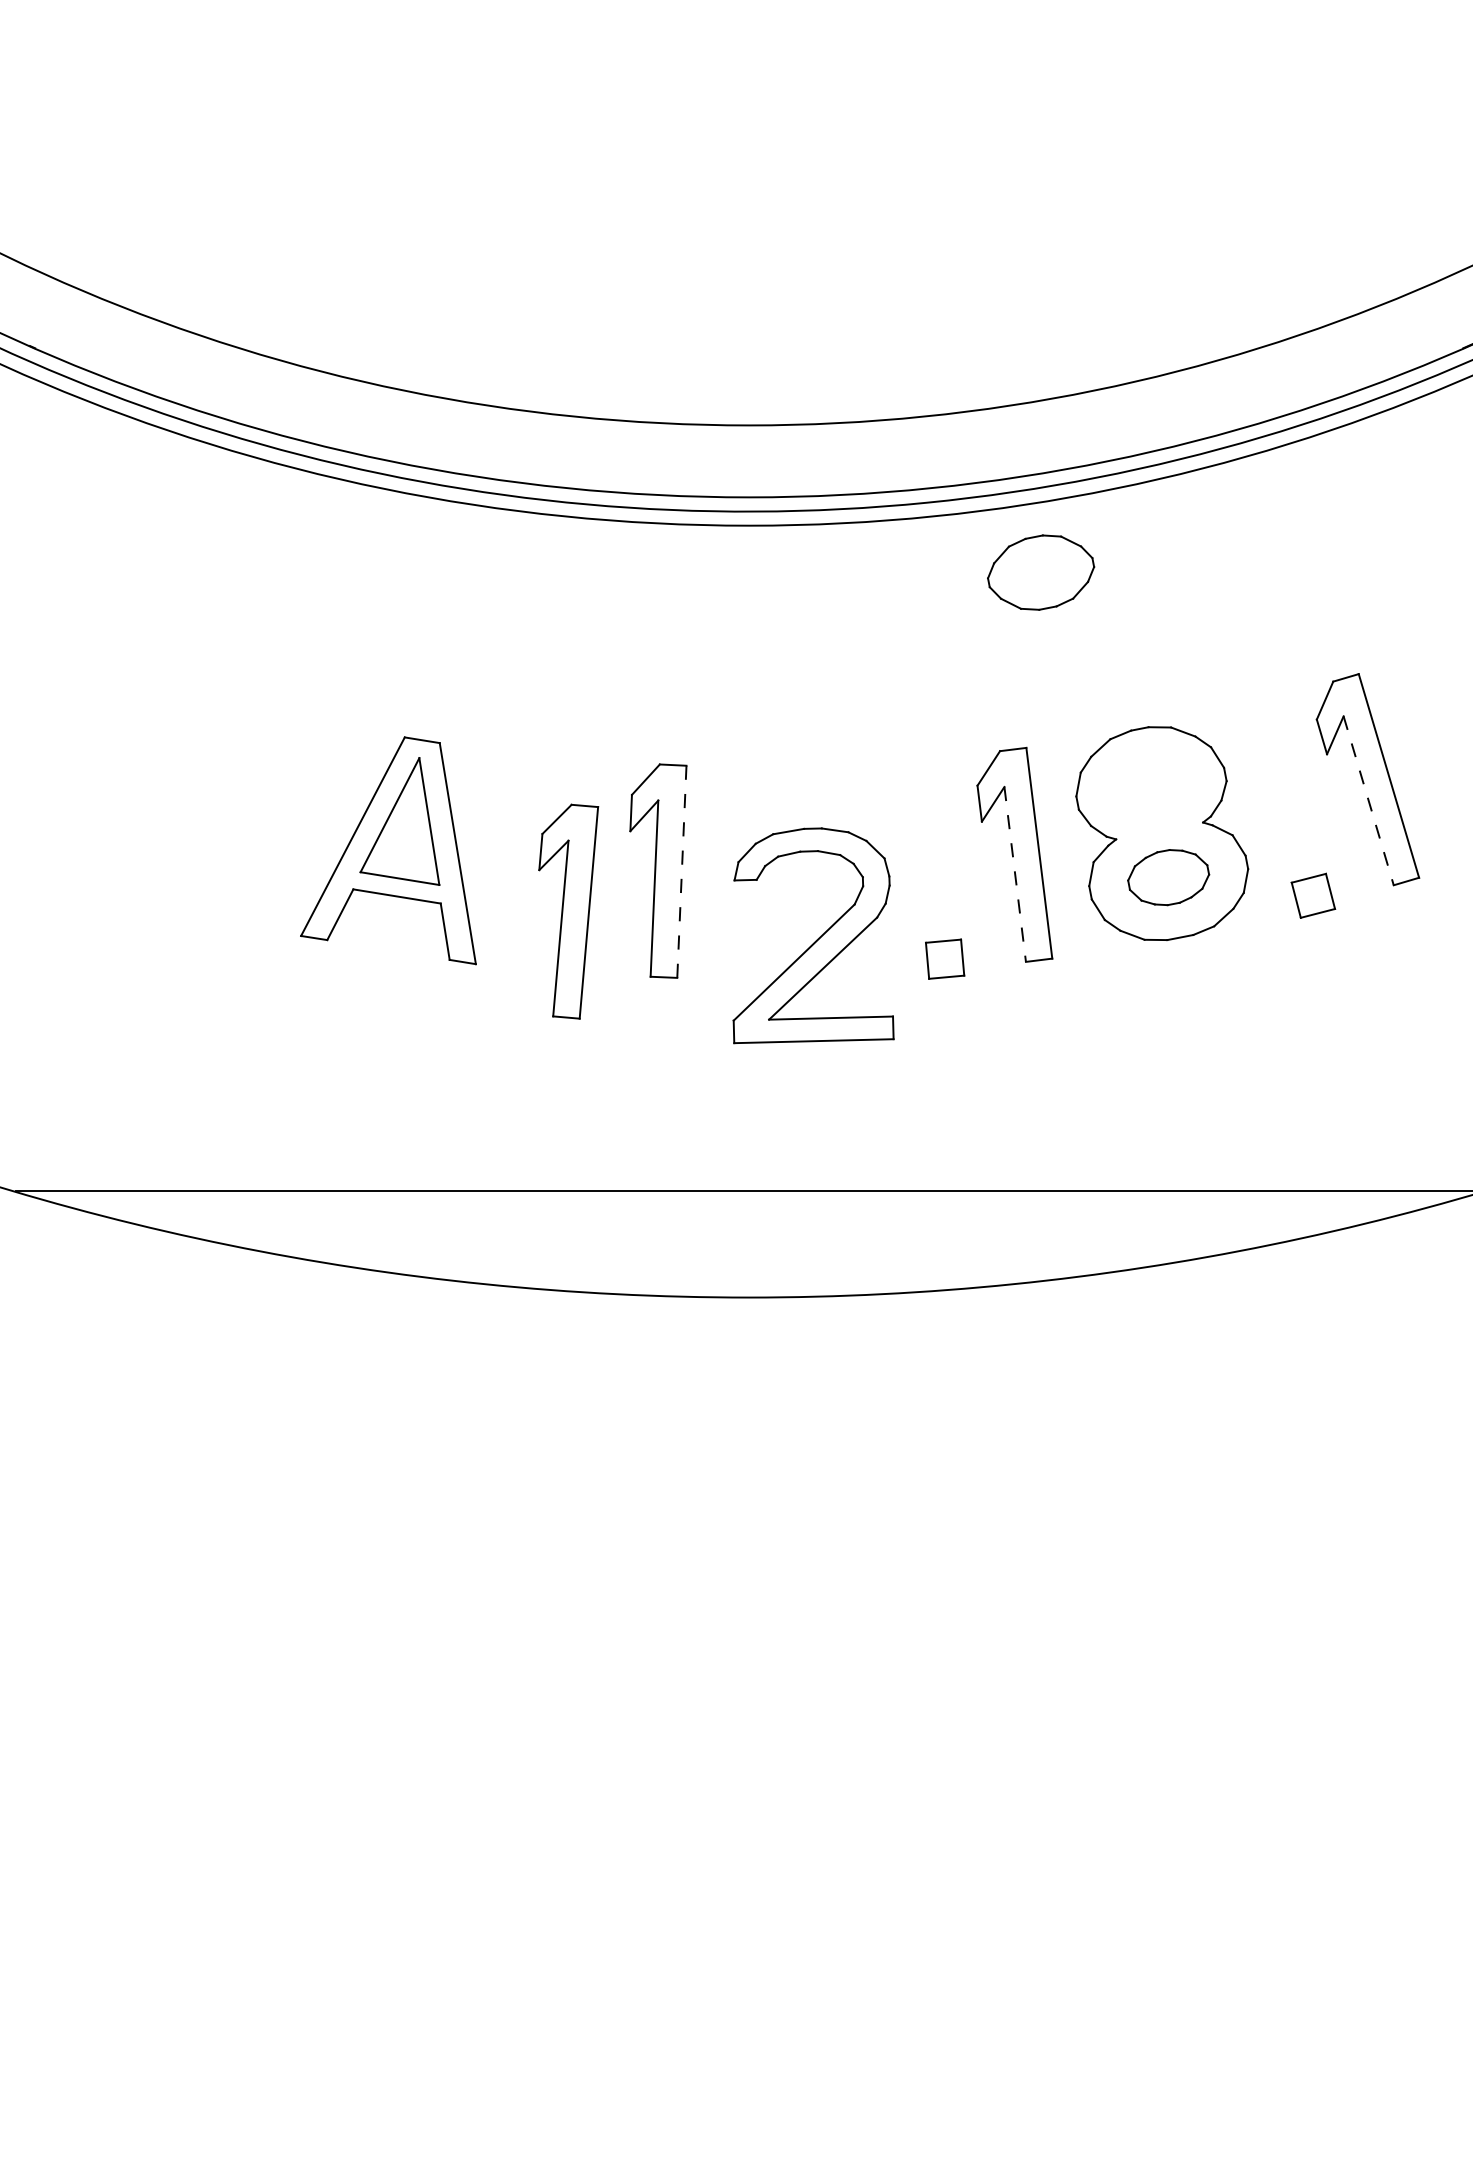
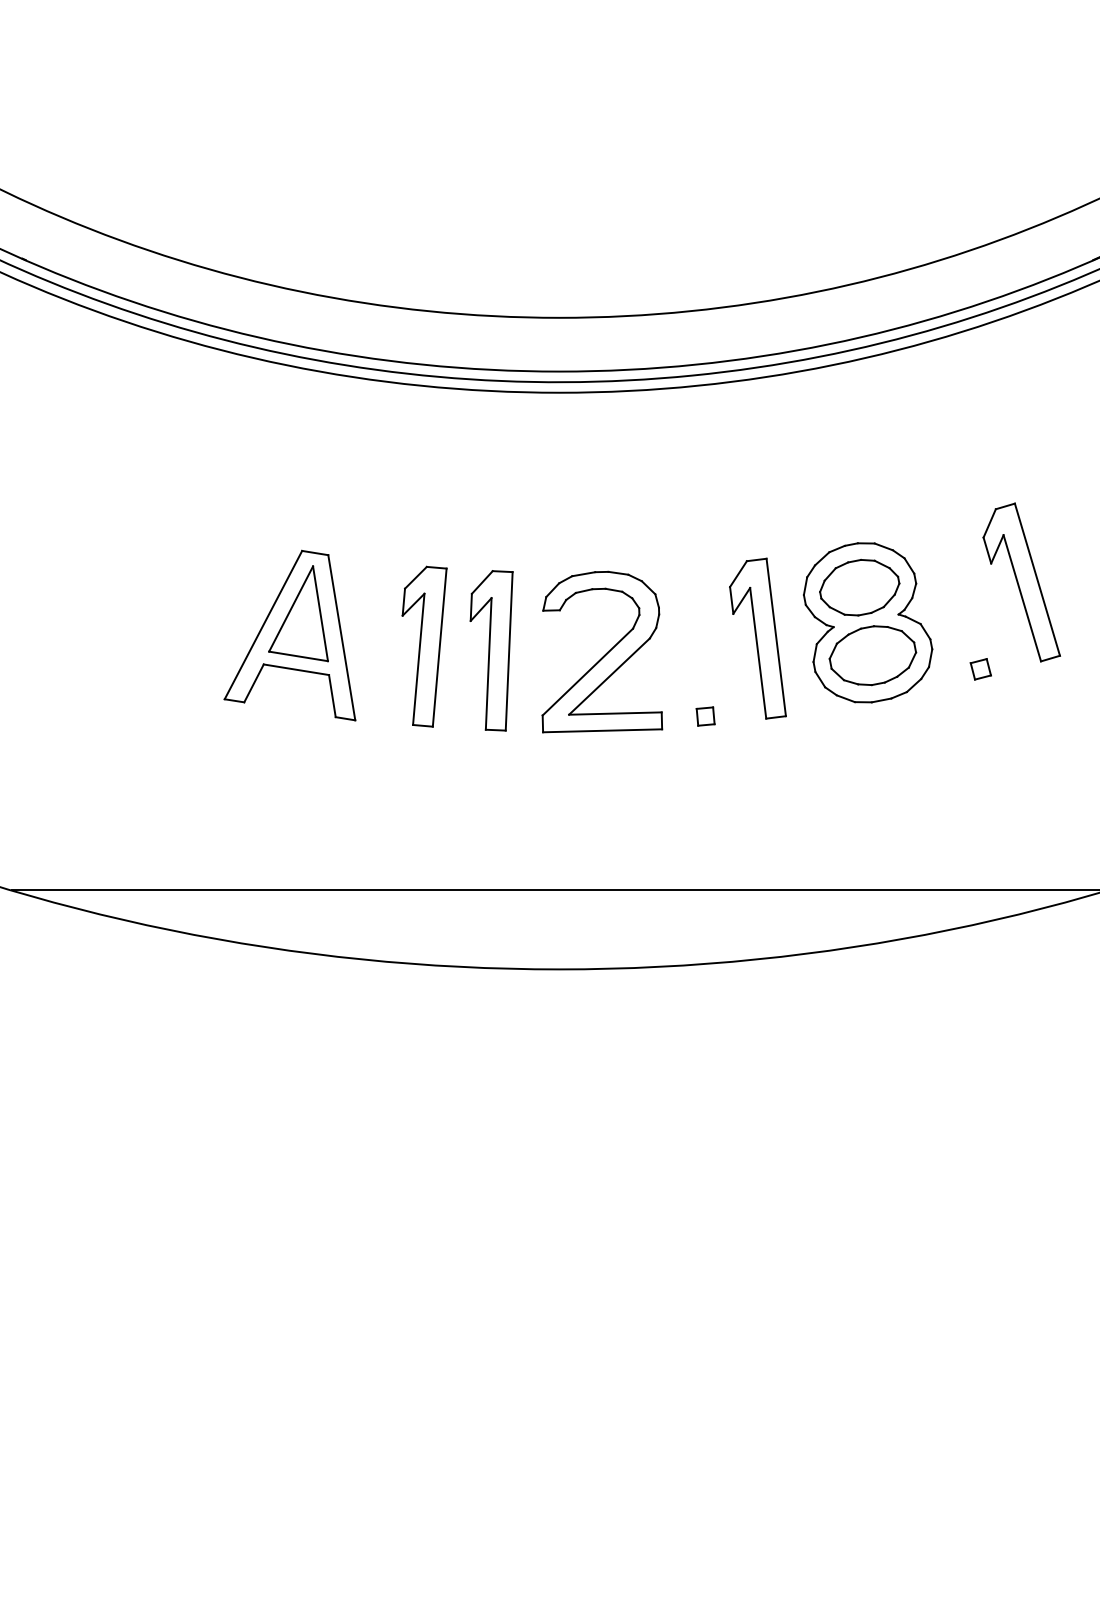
part: (1041, 572) -> (860, 587), moved
line: (1368, 801) -> (1022, 598), dashed -> solid
line: (681, 871) -> (508, 651), dashed -> solid
line: (1015, 874) -> (758, 653), dashed -> solid
part: (1168, 877) -> (872, 655), size x1.43
part: (1312, 895) -> (980, 669), size x0.62
part: (568, 911) -> (424, 646), moved
part: (813, 935) -> (602, 651), moved
part: (944, 958) -> (705, 716), size x0.62

